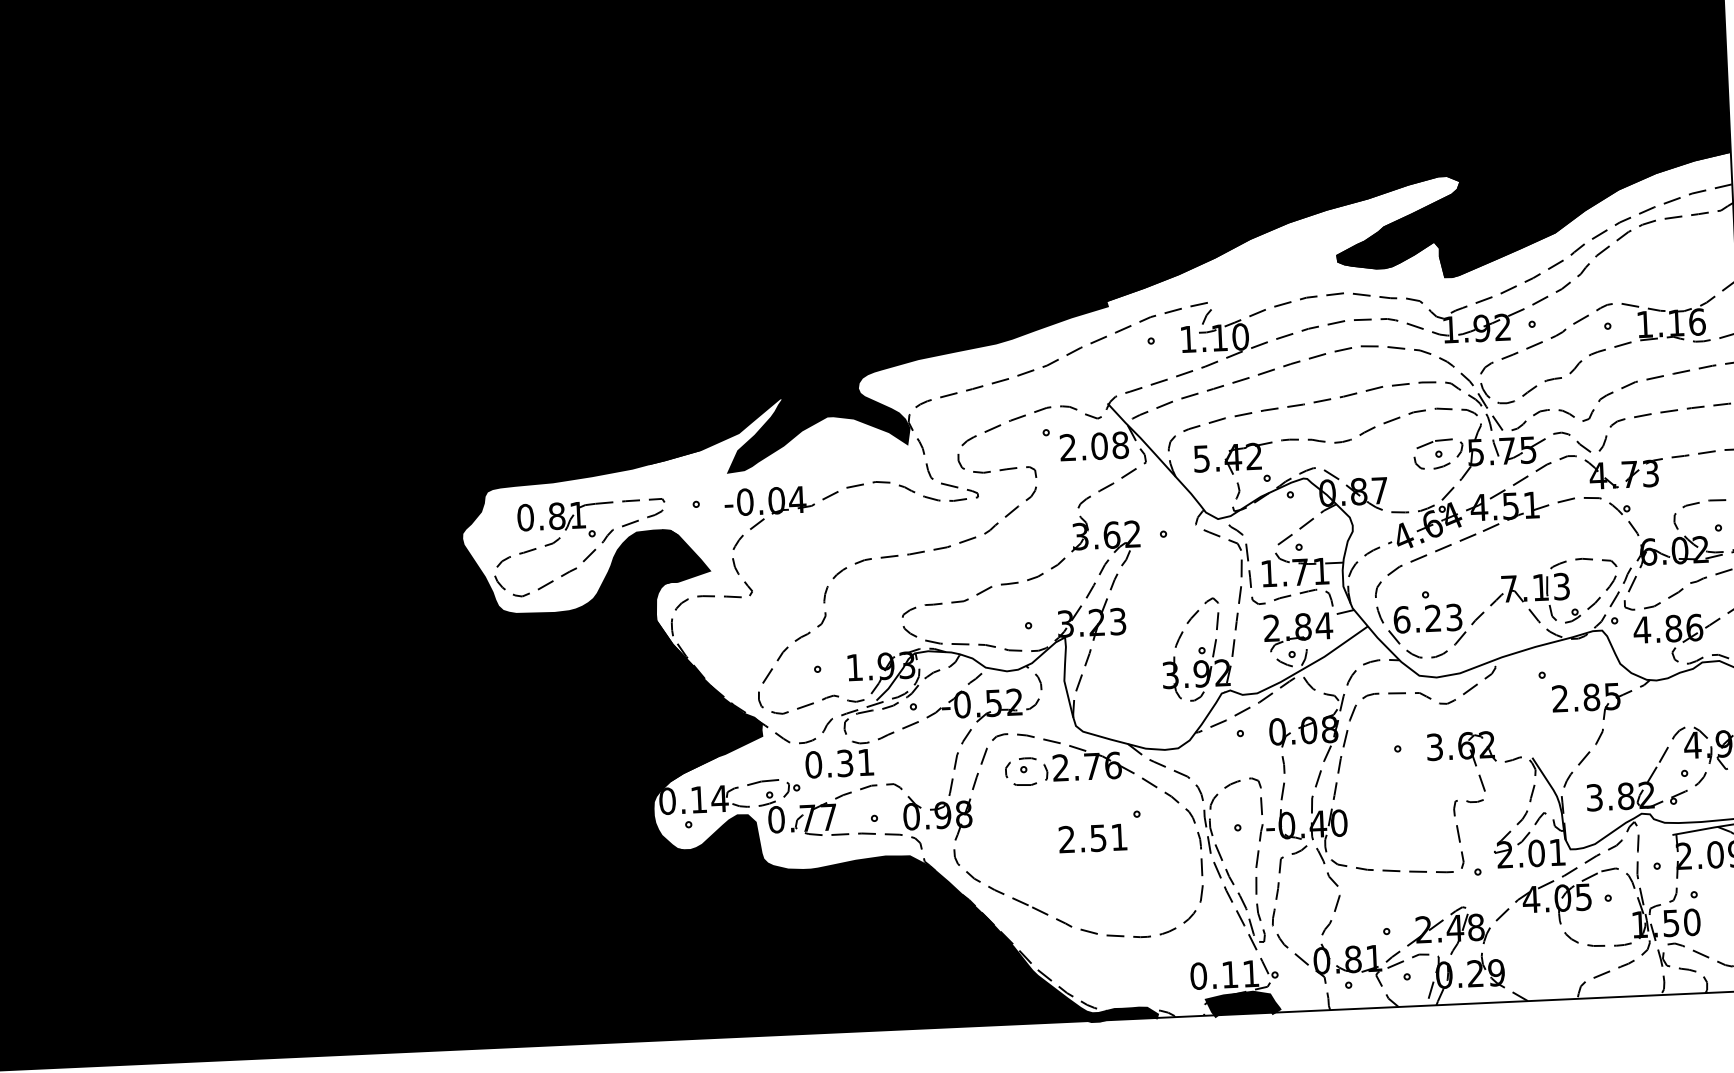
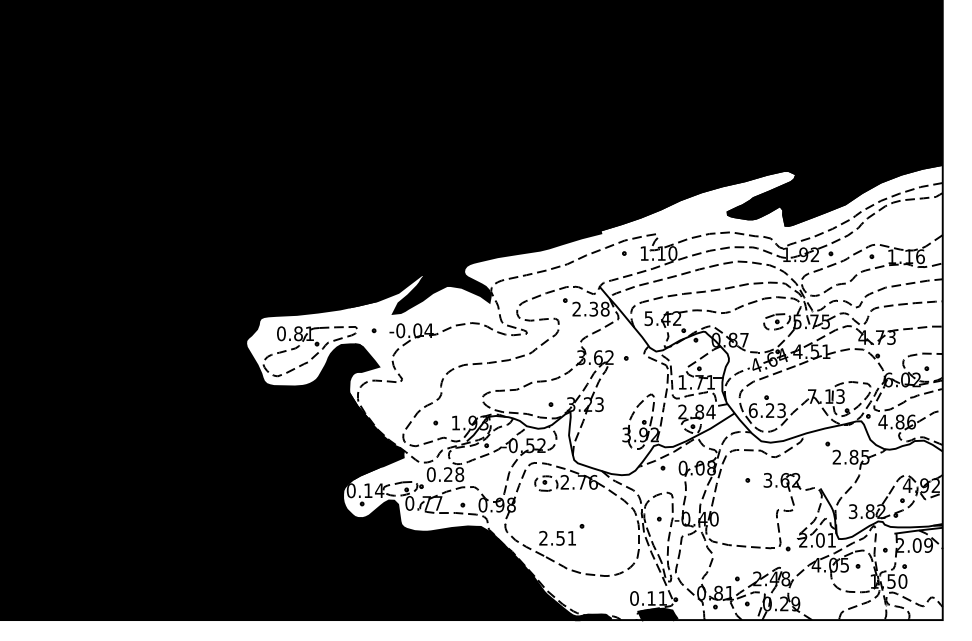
text: (1098, 444) -> (593, 308), 2.08 -> 2.38
text: (856, 762) -> (454, 474), 0.31 -> 0.28
part: (1099, 831) -> (561, 534), moved

